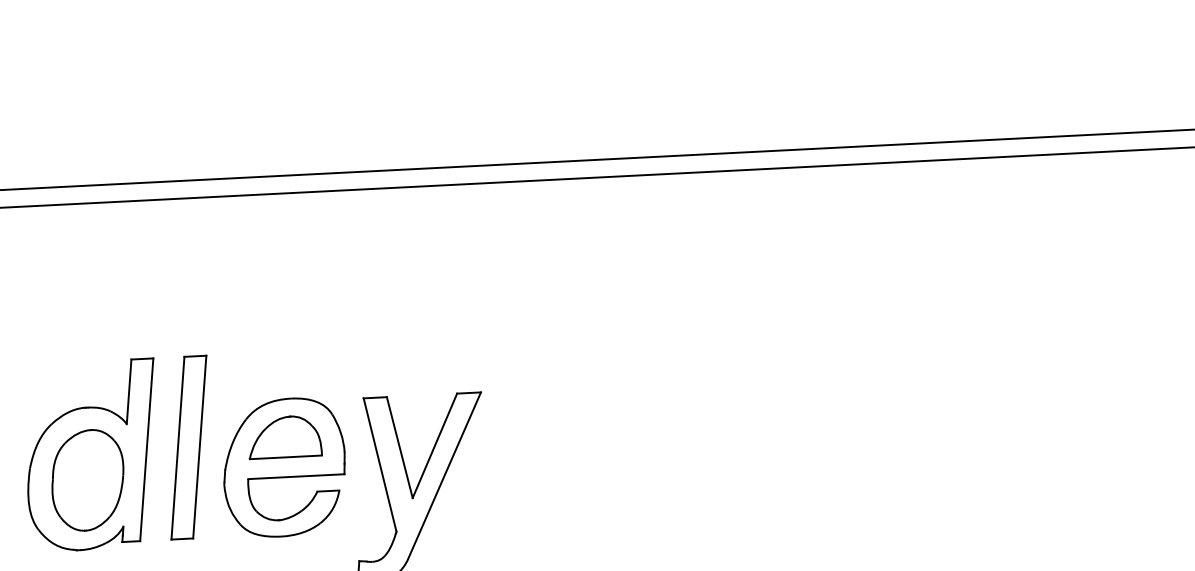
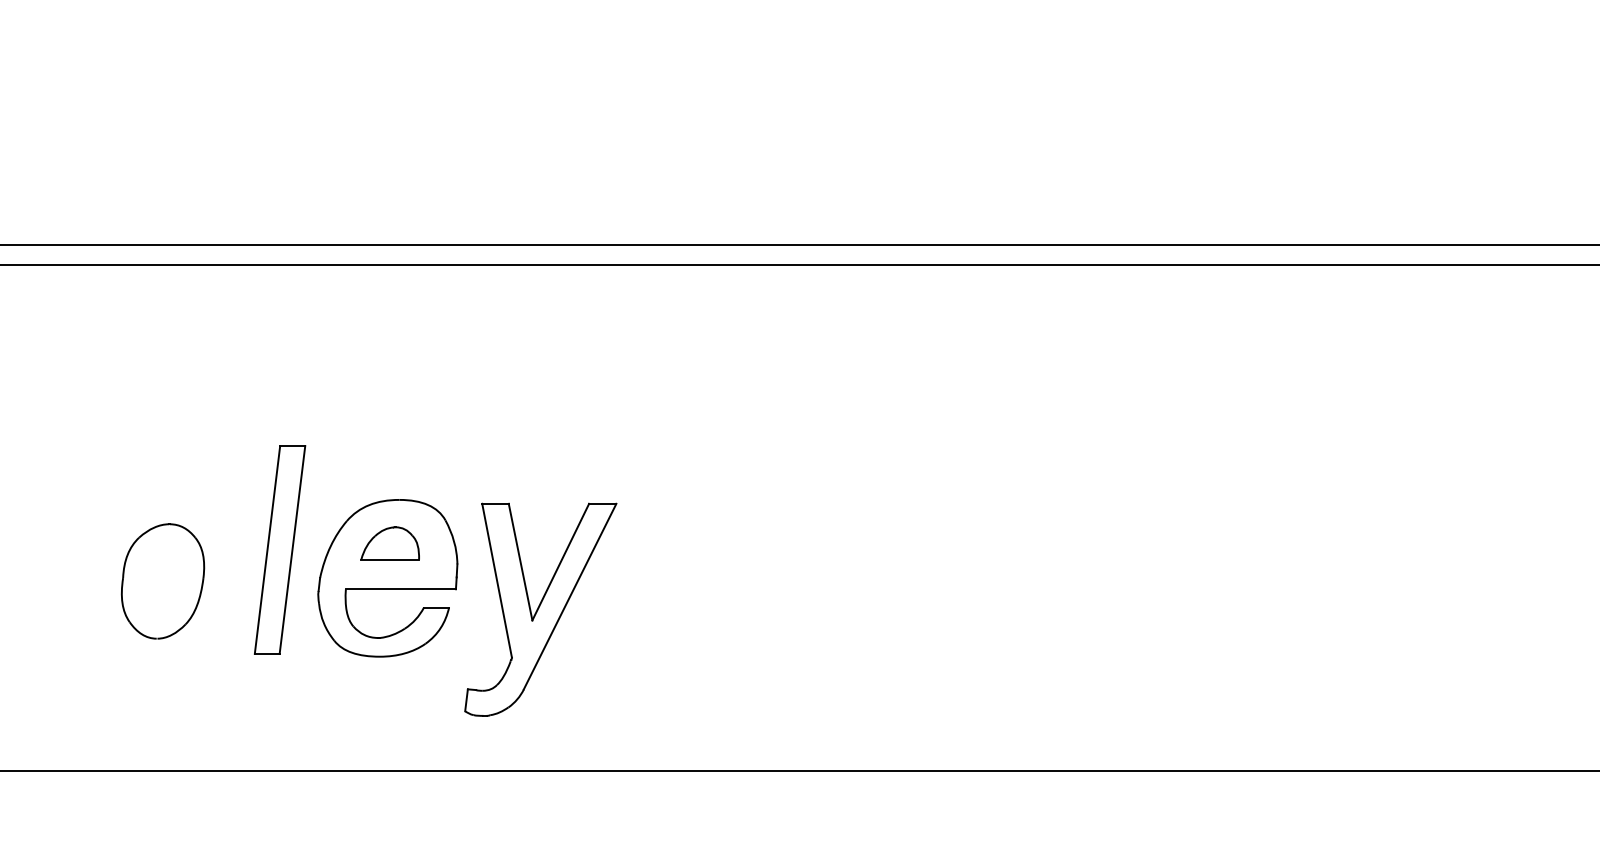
part: (285, 437) -> (390, 543), size x0.7
part: (92, 455) -> (169, 553), removed

